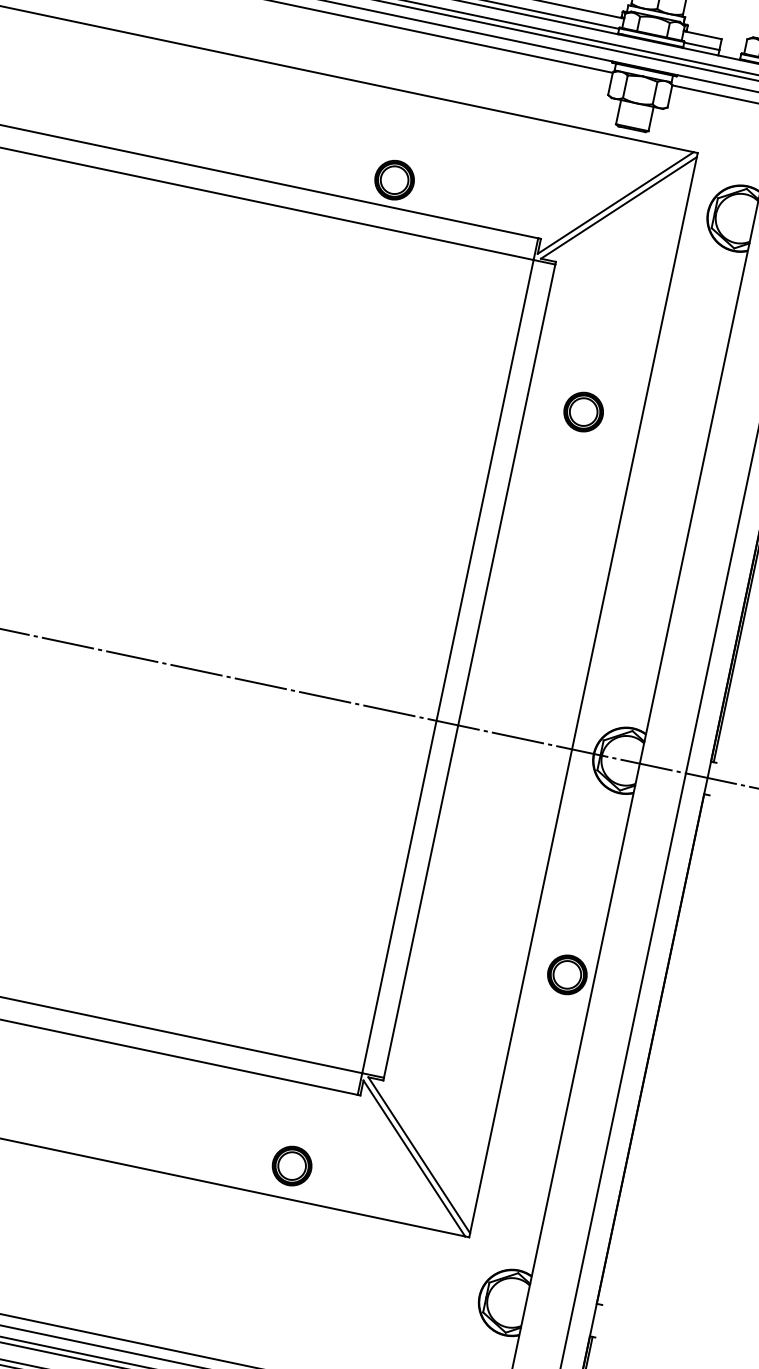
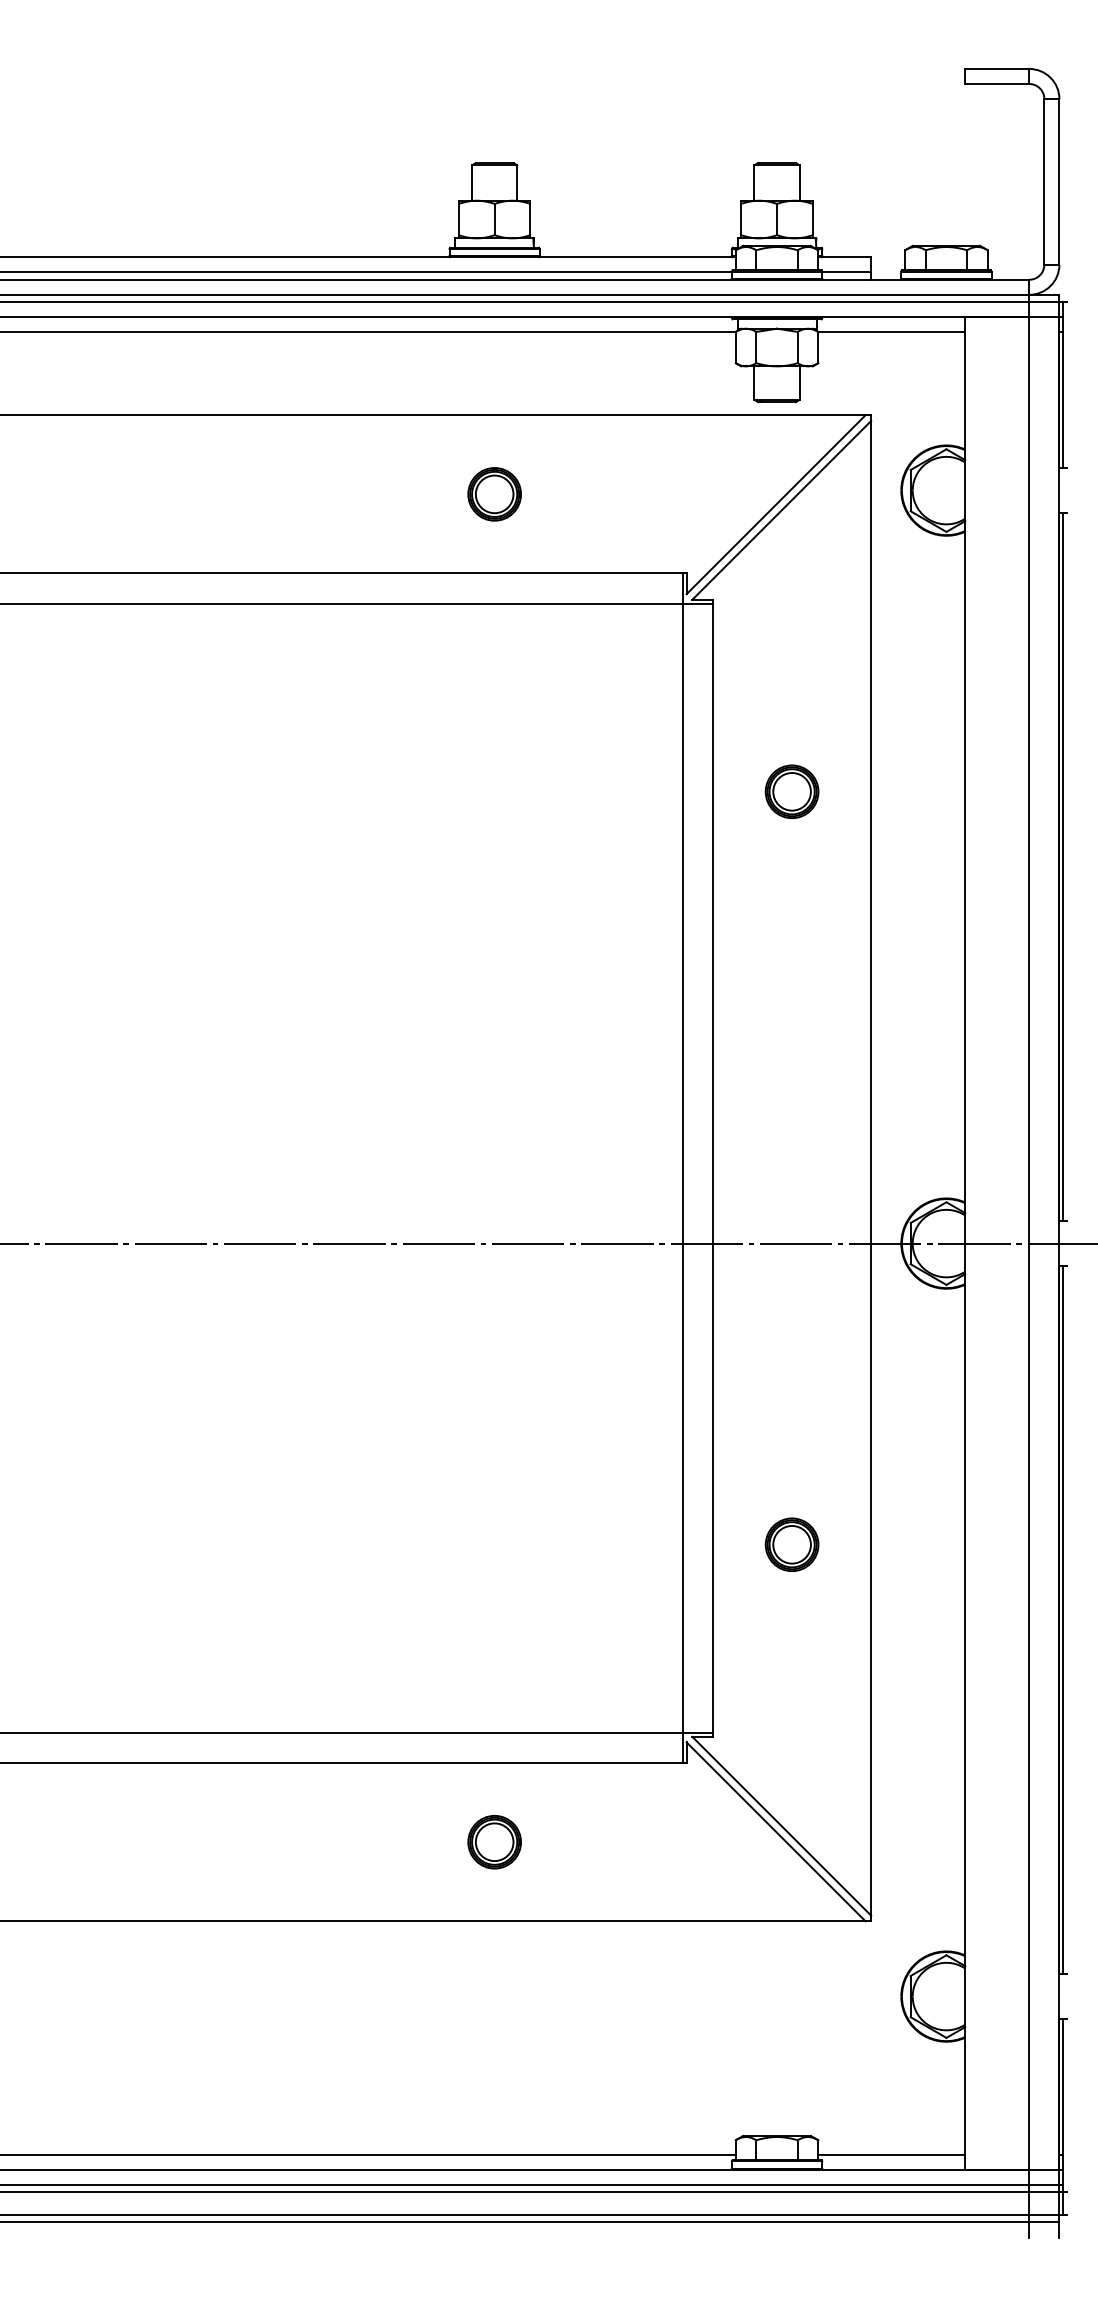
part: (394, 180) -> (494, 494), moved
part: (566, 974) -> (791, 1544), moved
line: (653, 1049) -> (1063, 1620), added
part: (291, 1166) -> (494, 1842), moved

